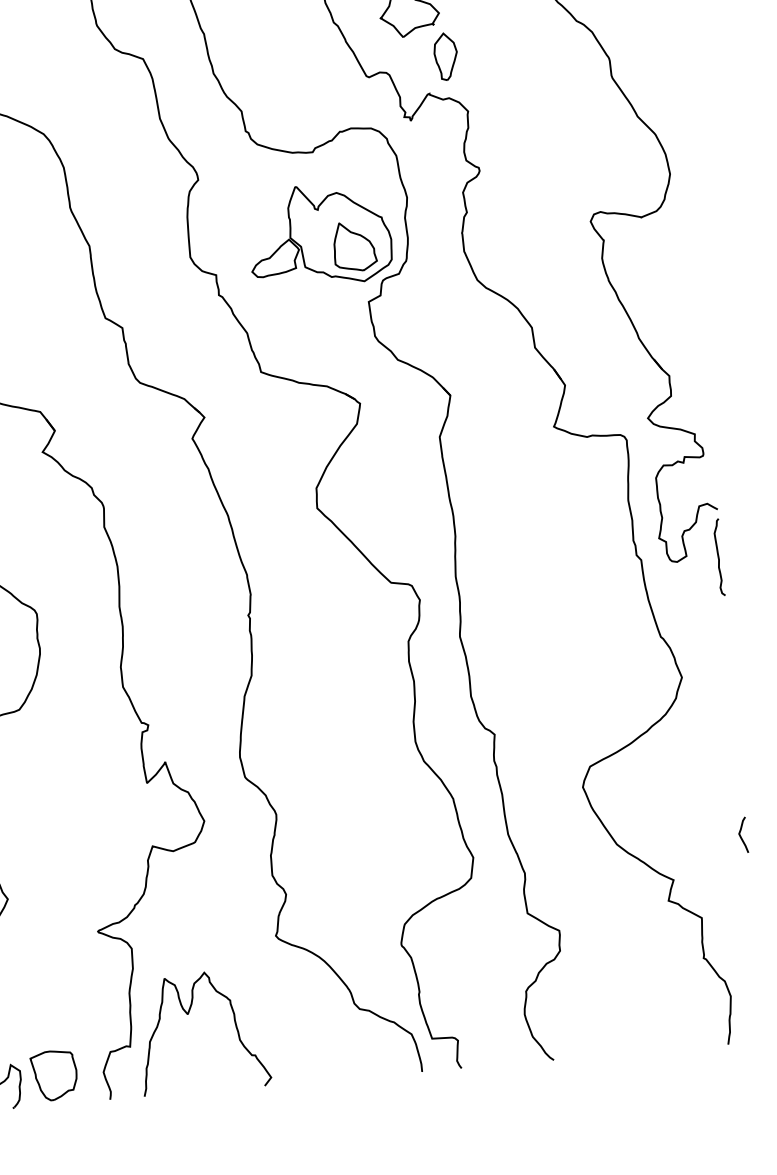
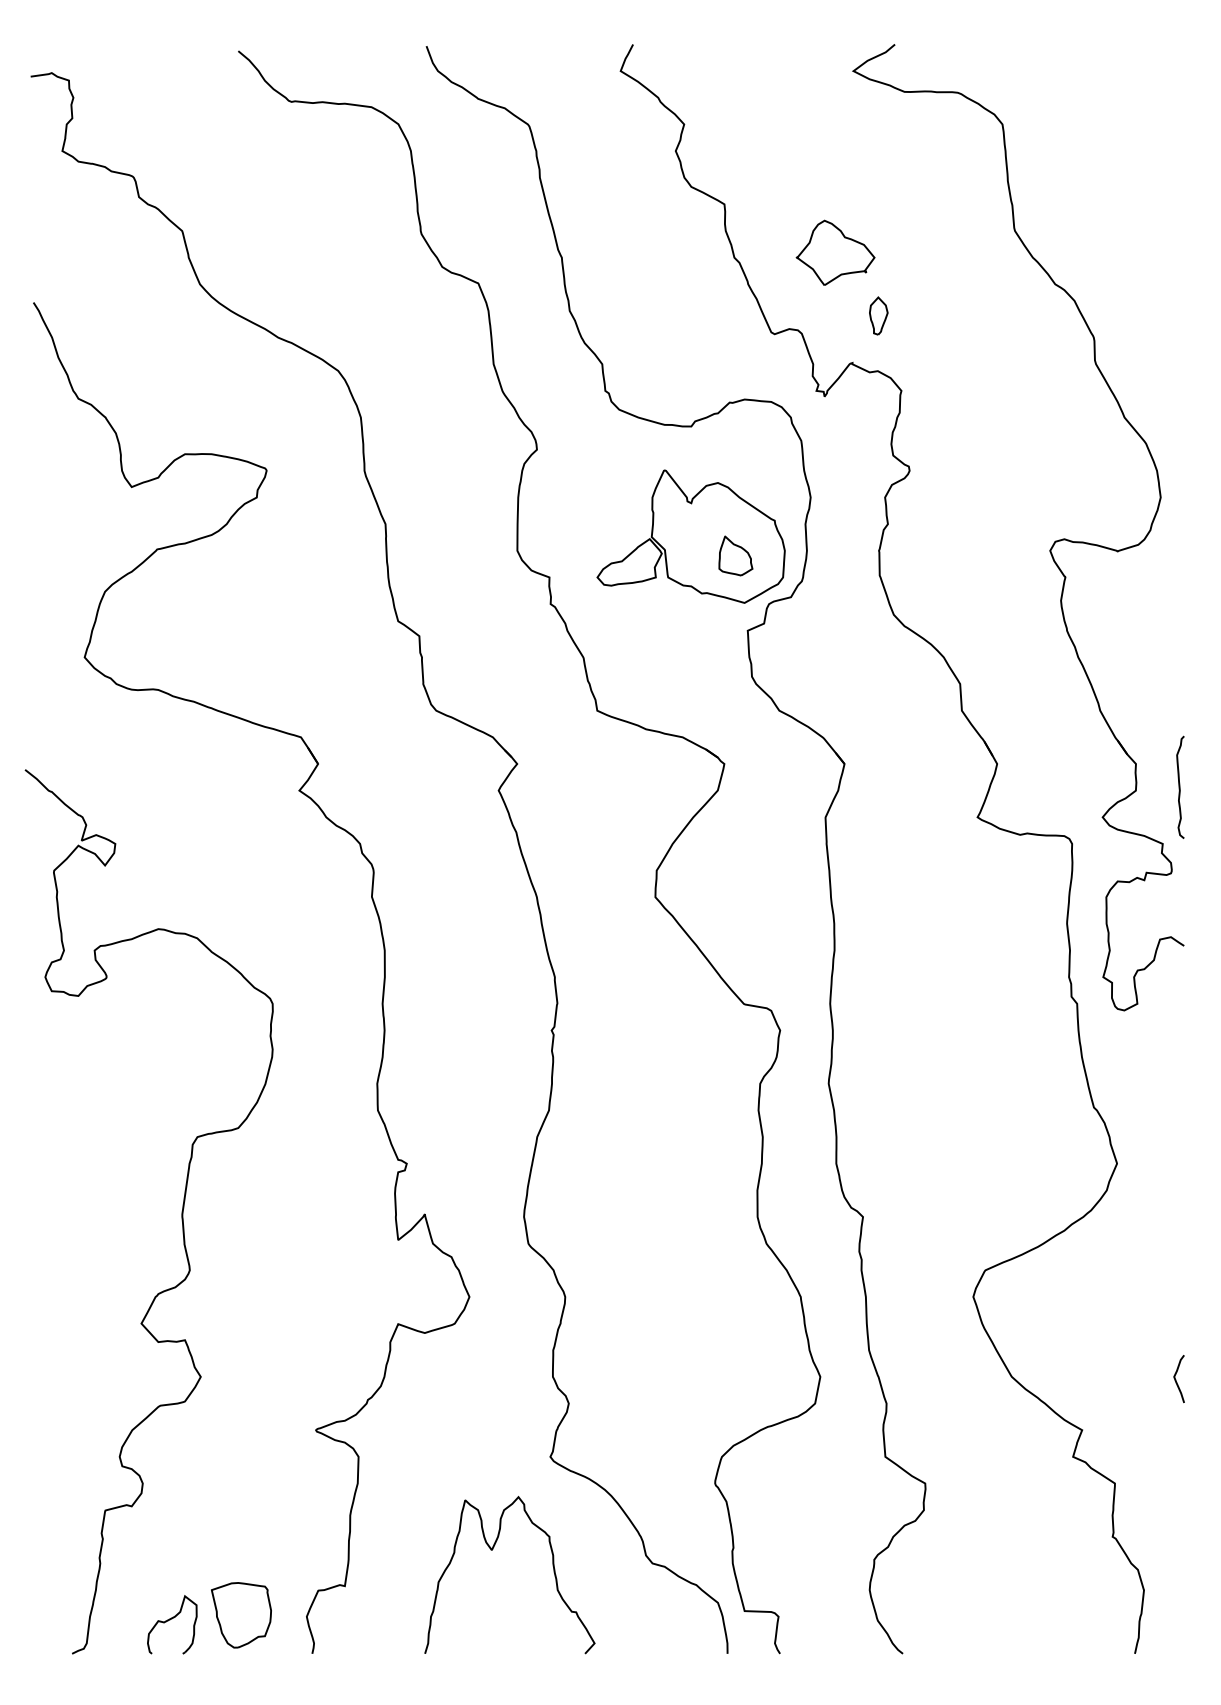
part: (445, 56) -> (878, 315), size x0.6
part: (354, 246) -> (735, 555), size x0.6
curve: (719, 556) -> (1180, 786), moved
curve: (188, 1014) -> (492, 1550), moved

